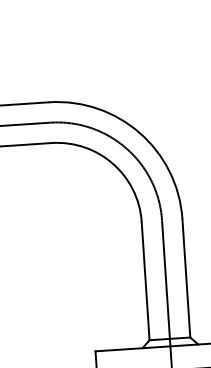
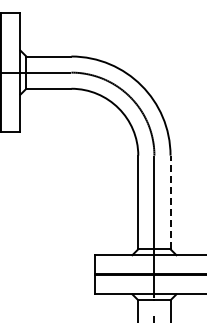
line: (186, 278) -> (170, 202), solid -> dashed

